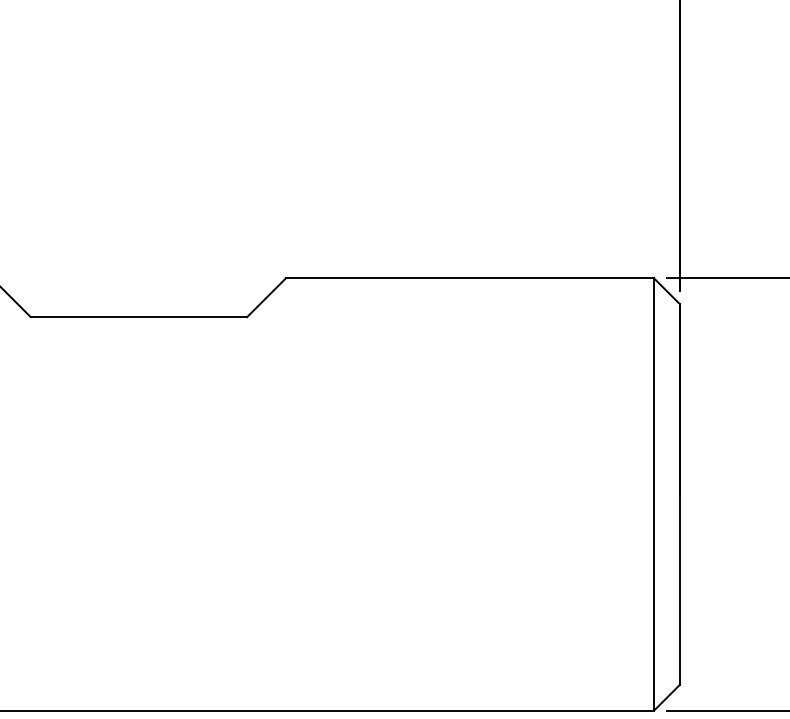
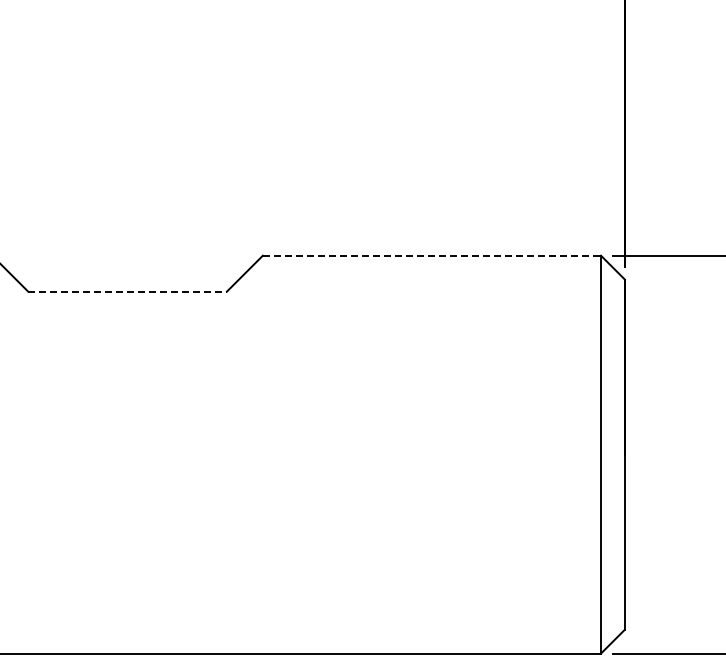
line: (470, 277) -> (432, 255), solid -> dashed
line: (139, 317) -> (128, 291), solid -> dashed

